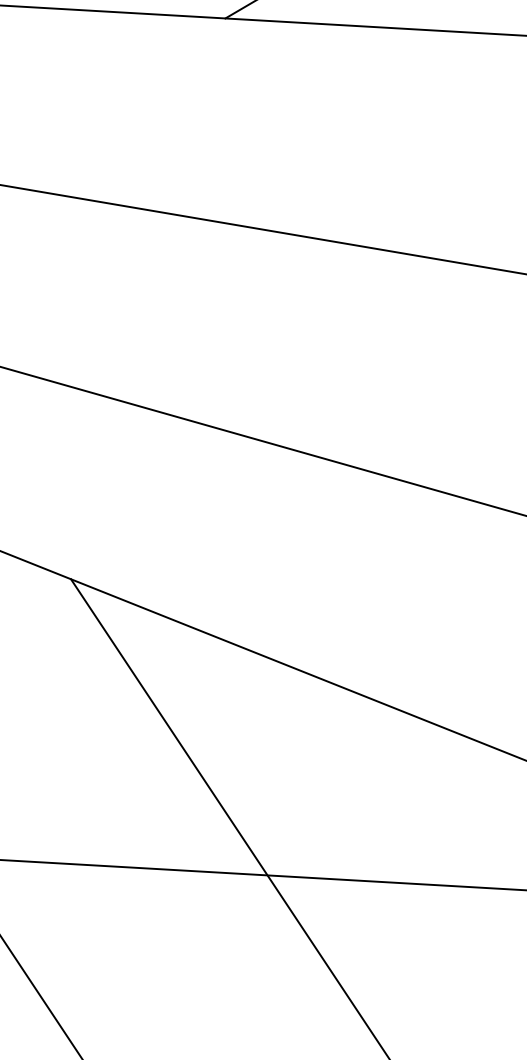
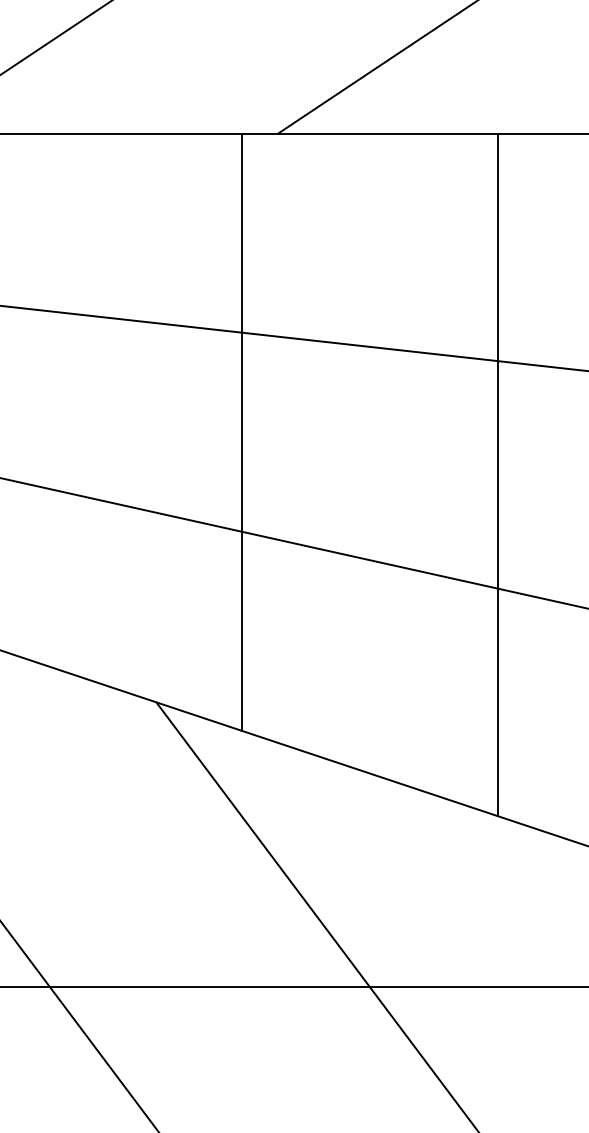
line: (171, 313) -> (241, 431), added
line: (424, 371) -> (497, 474), added

